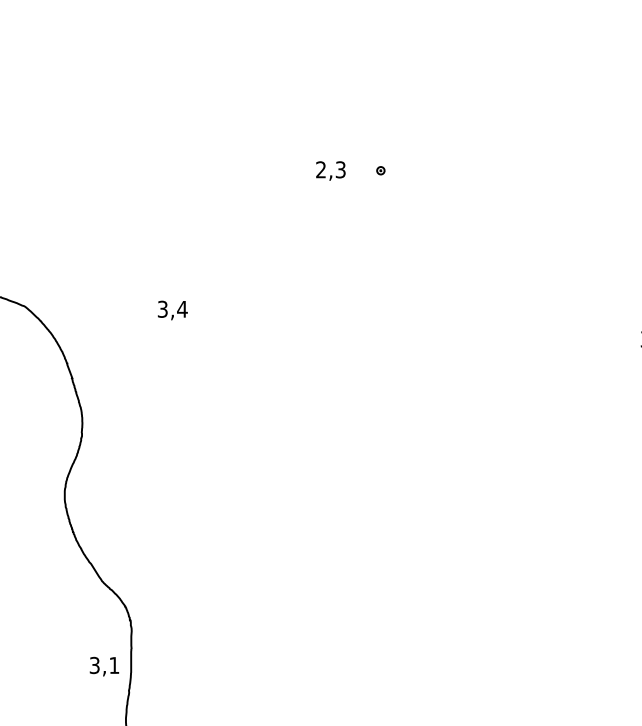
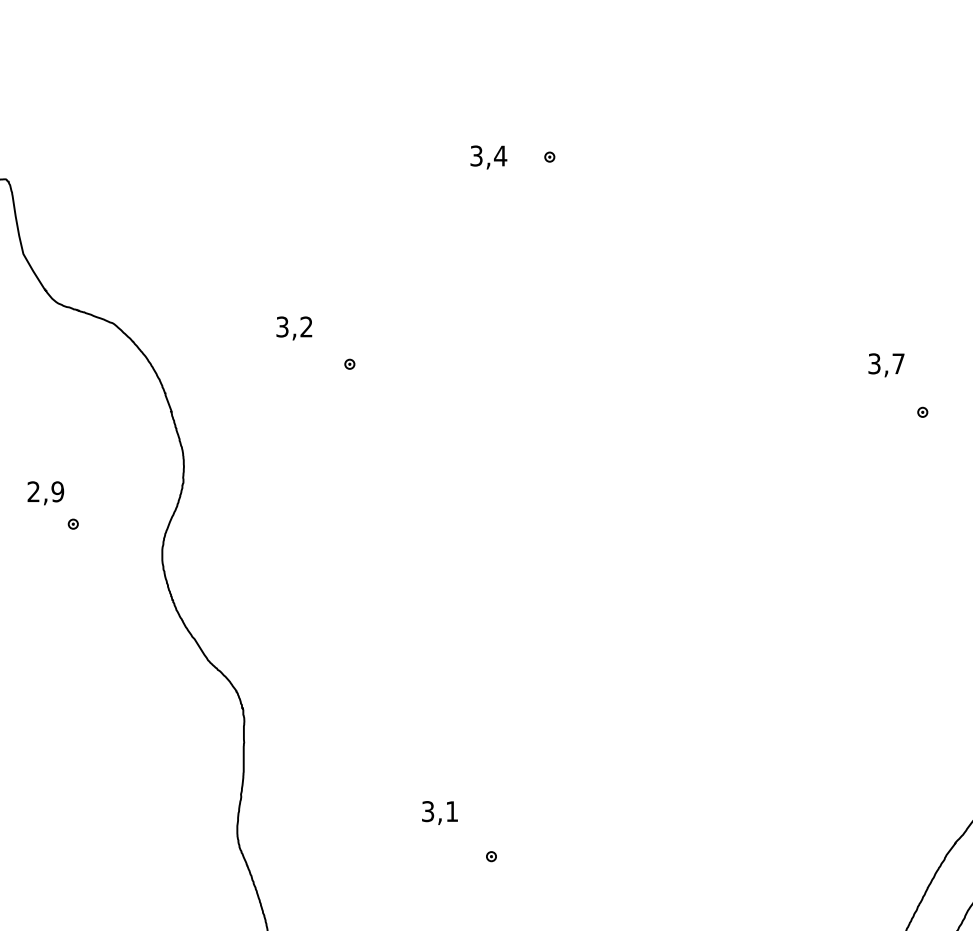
text: (330, 169) -> (488, 155), 2,3 -> 3,4
text: (182, 308) -> (306, 326), 3,4 -> 3,2
part: (217, 339) -> (349, 363), added
text: (104, 666) -> (439, 812), moved

